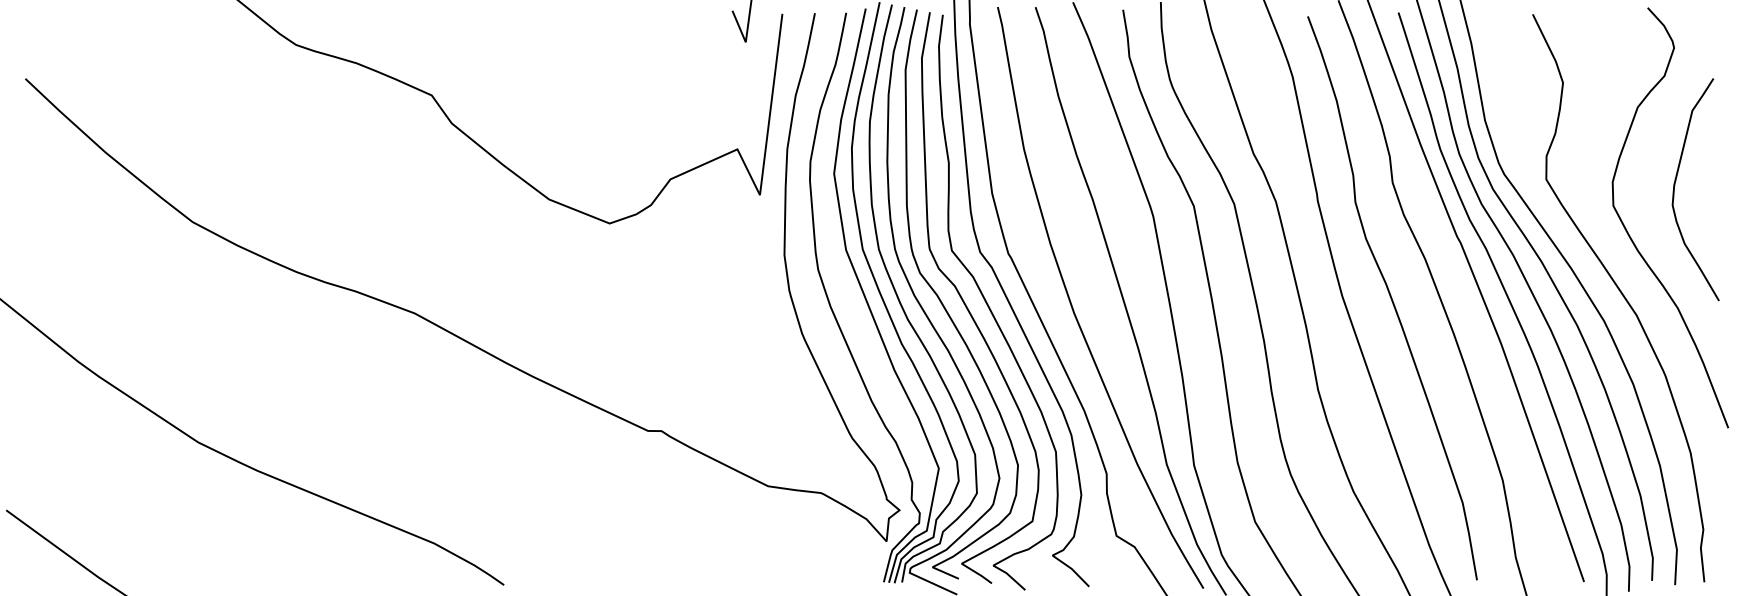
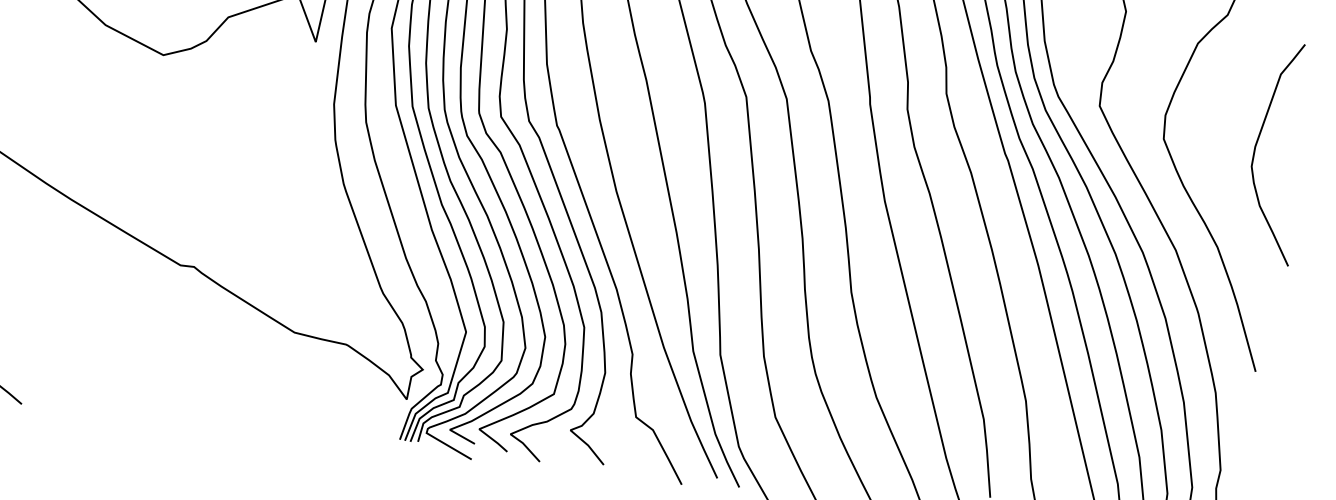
curve: (1675, 186) -> (1256, 148), moved

